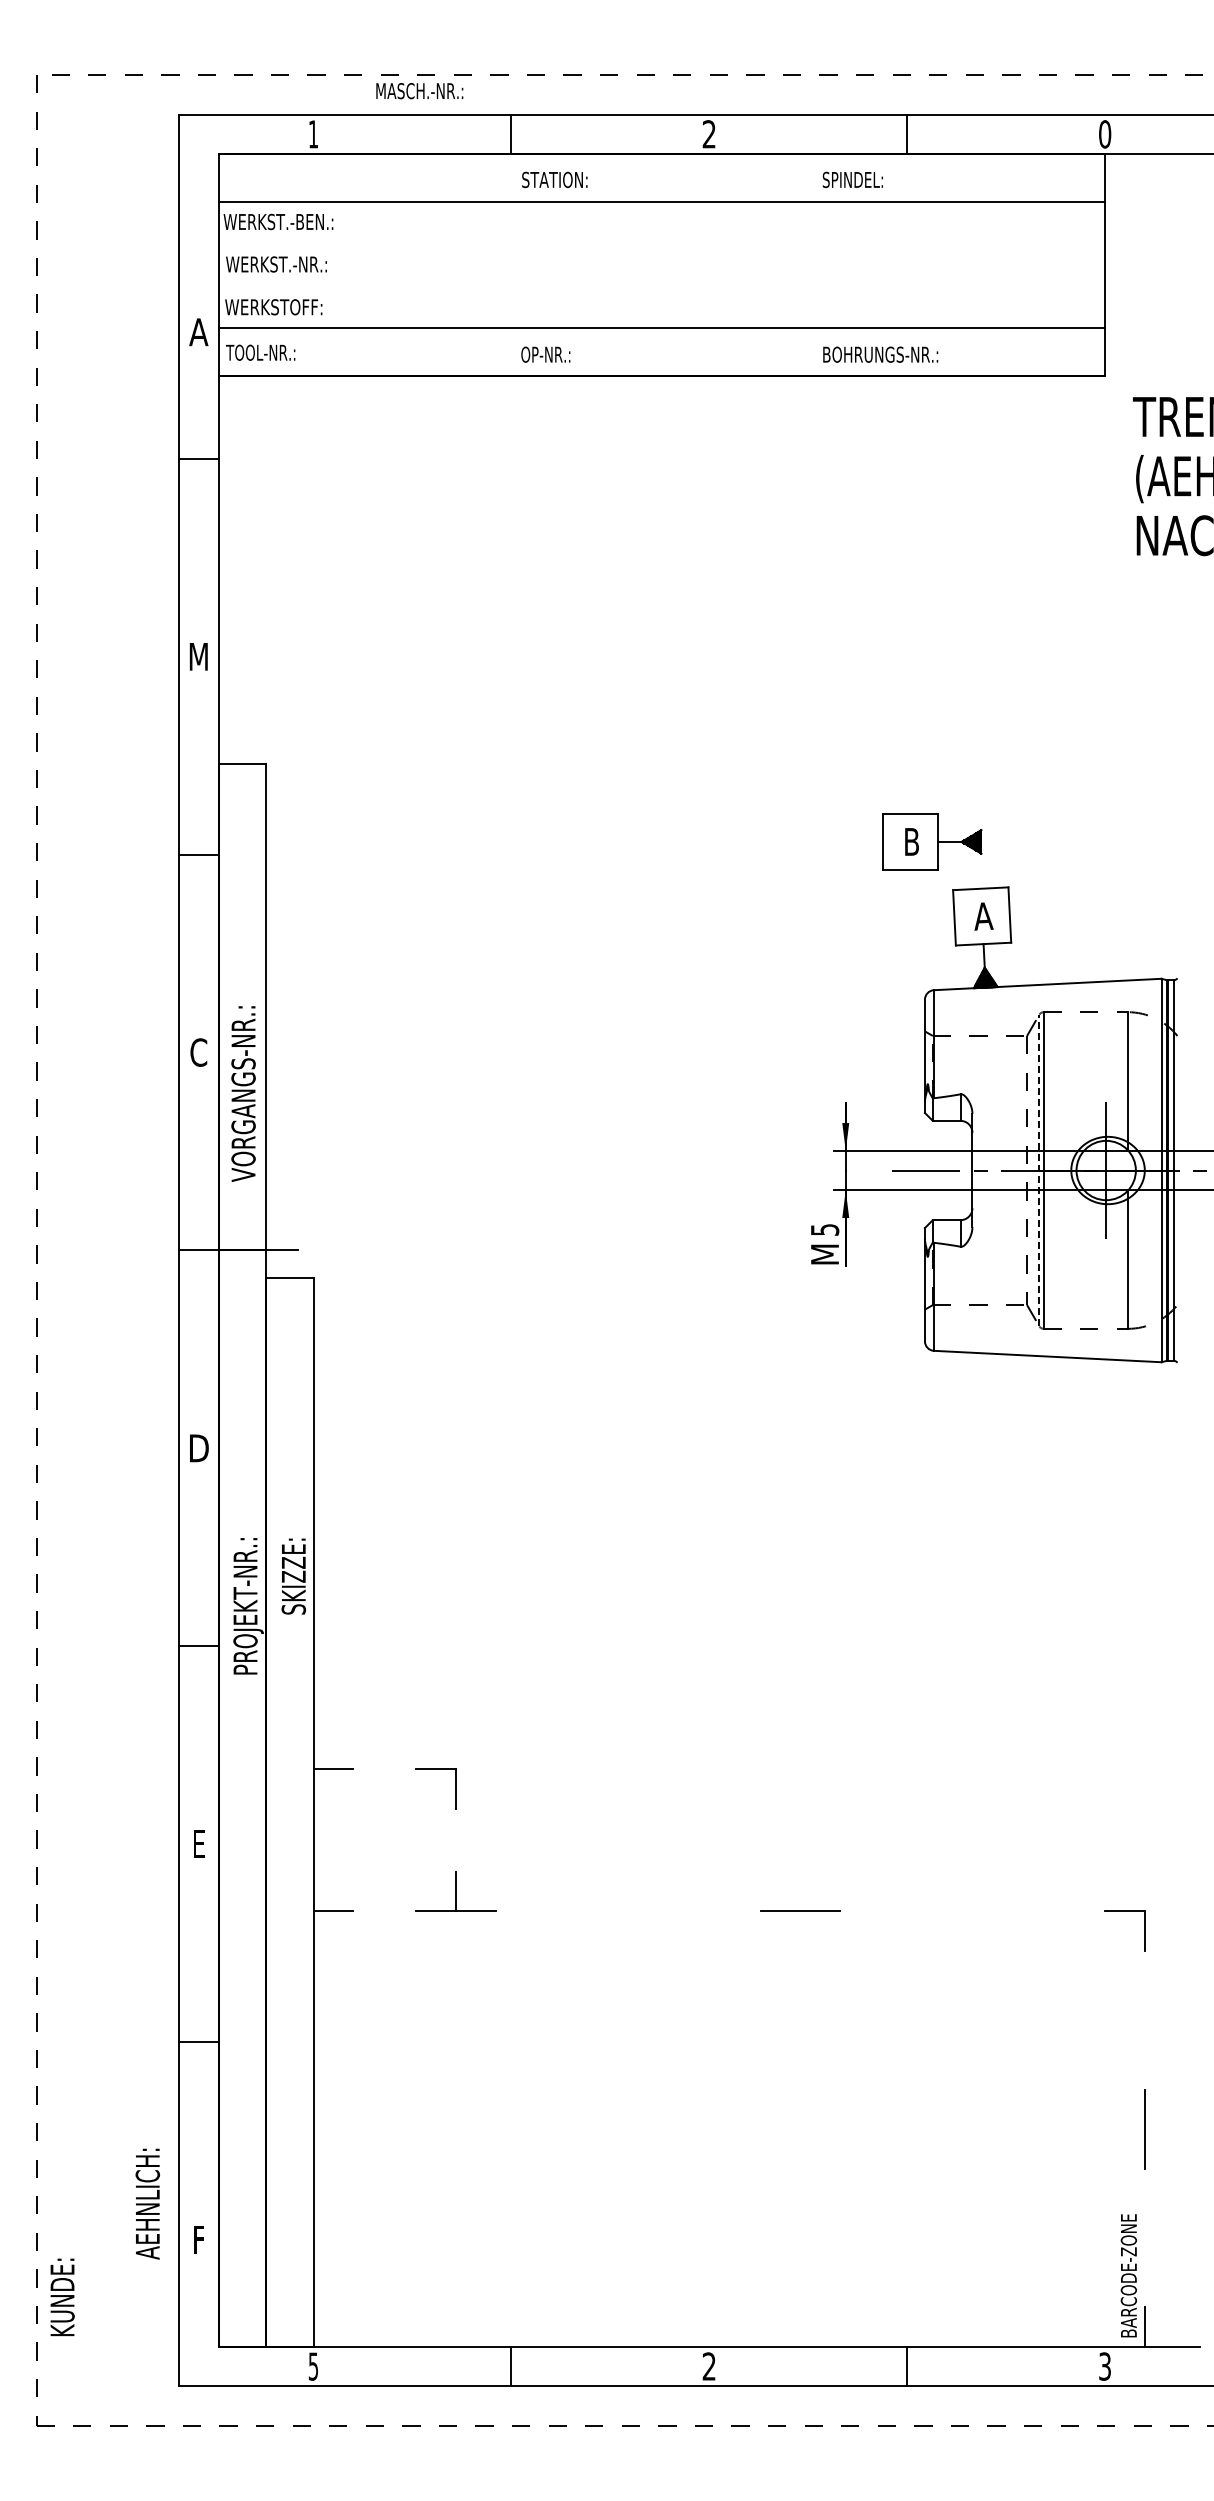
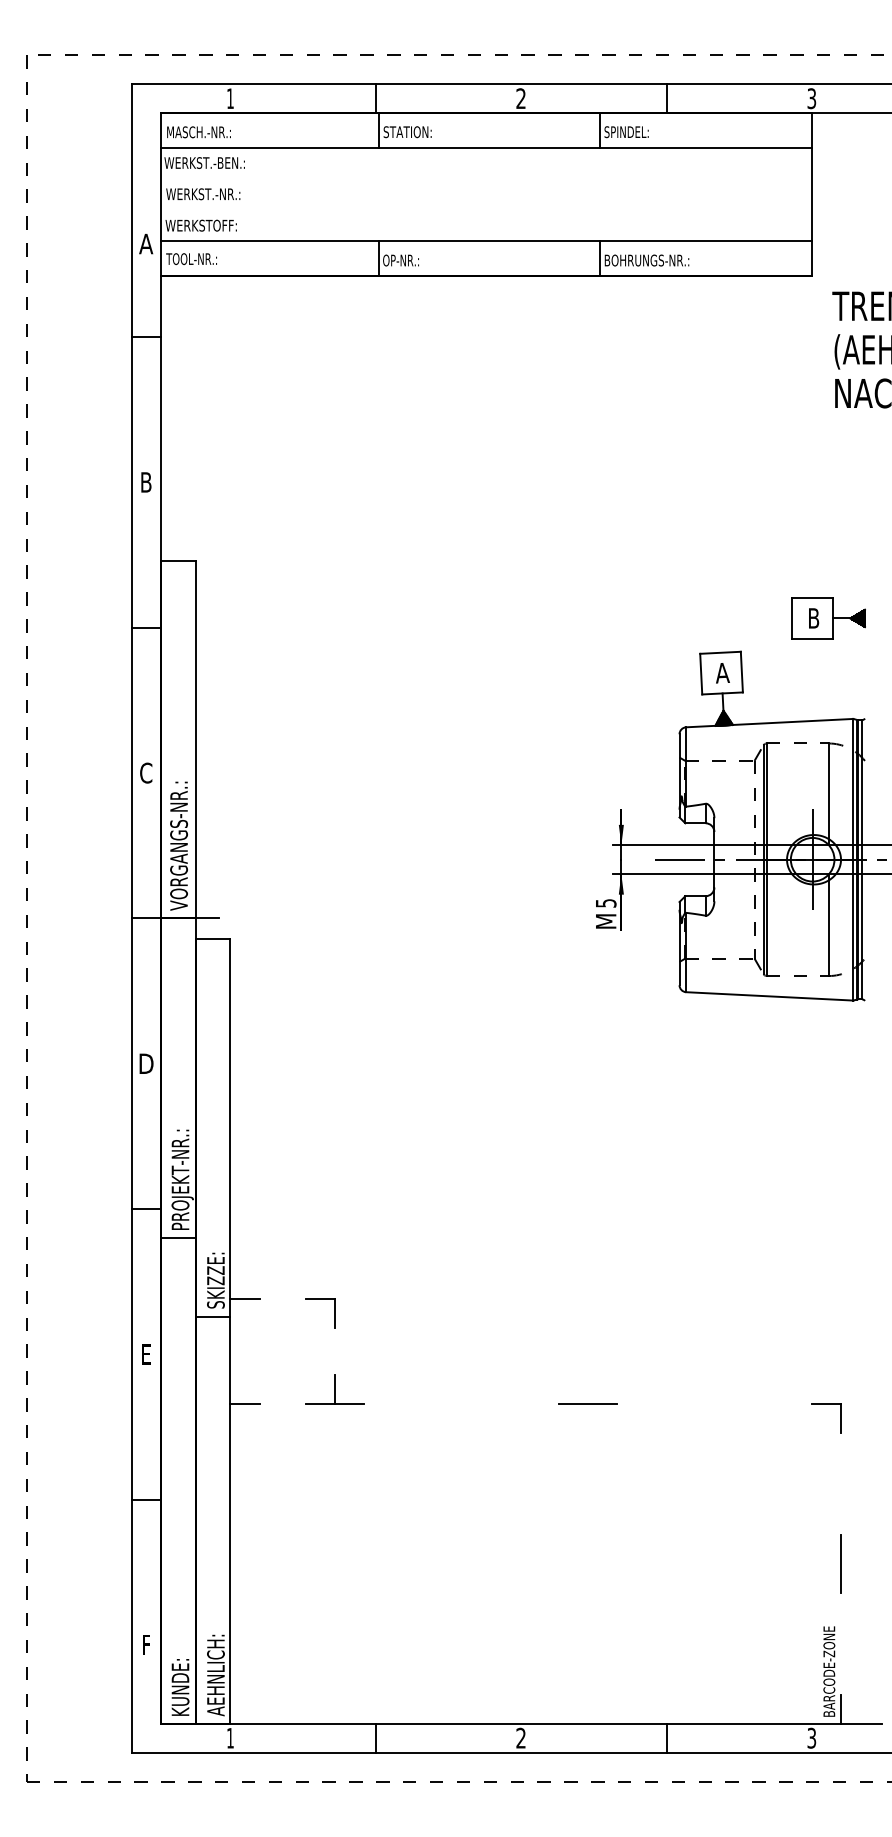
text: (419, 91) -> (198, 132), moved
text: (1105, 134) -> (812, 98), 0 -> 3
line: (515, 177) -> (378, 130), added
line: (816, 177) -> (599, 130), added
line: (515, 351) -> (378, 258), added
line: (816, 351) -> (599, 258), added
text: (198, 656) -> (145, 482), M -> B
part: (932, 841) -> (829, 618), moved
text: (243, 1093) -> (179, 845), moved
line: (1039, 1170) -> (763, 859), dashed -> solid
text: (293, 1576) -> (215, 1280), moved
line: (242, 1685) -> (178, 1238), added
line: (289, 1792) -> (212, 1316), added
text: (147, 2203) -> (215, 1675), moved
text: (62, 2297) -> (180, 1687), moved
text: (313, 2366) -> (230, 1738), 5 -> 1

